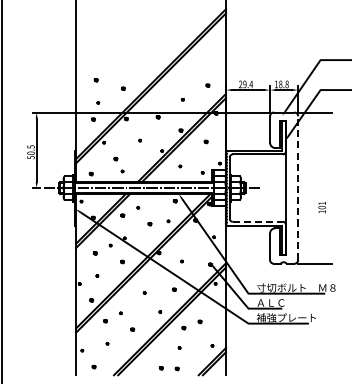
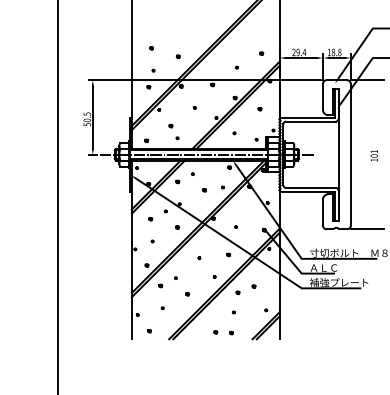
line: (297, 187) -> (350, 154), dashed -> solid
text: (321, 207) -> (373, 155), moved
line: (257, 221) -> (310, 187), dashed -> solid

